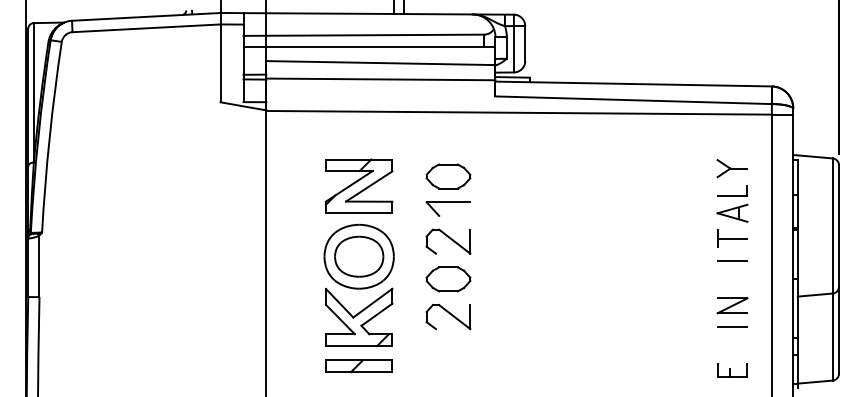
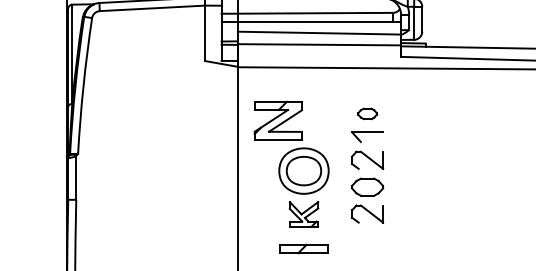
part: (448, 176) -> (367, 113), size x0.6
part: (359, 185) -> (278, 120), moved
part: (359, 317) -> (304, 214), size x0.6

